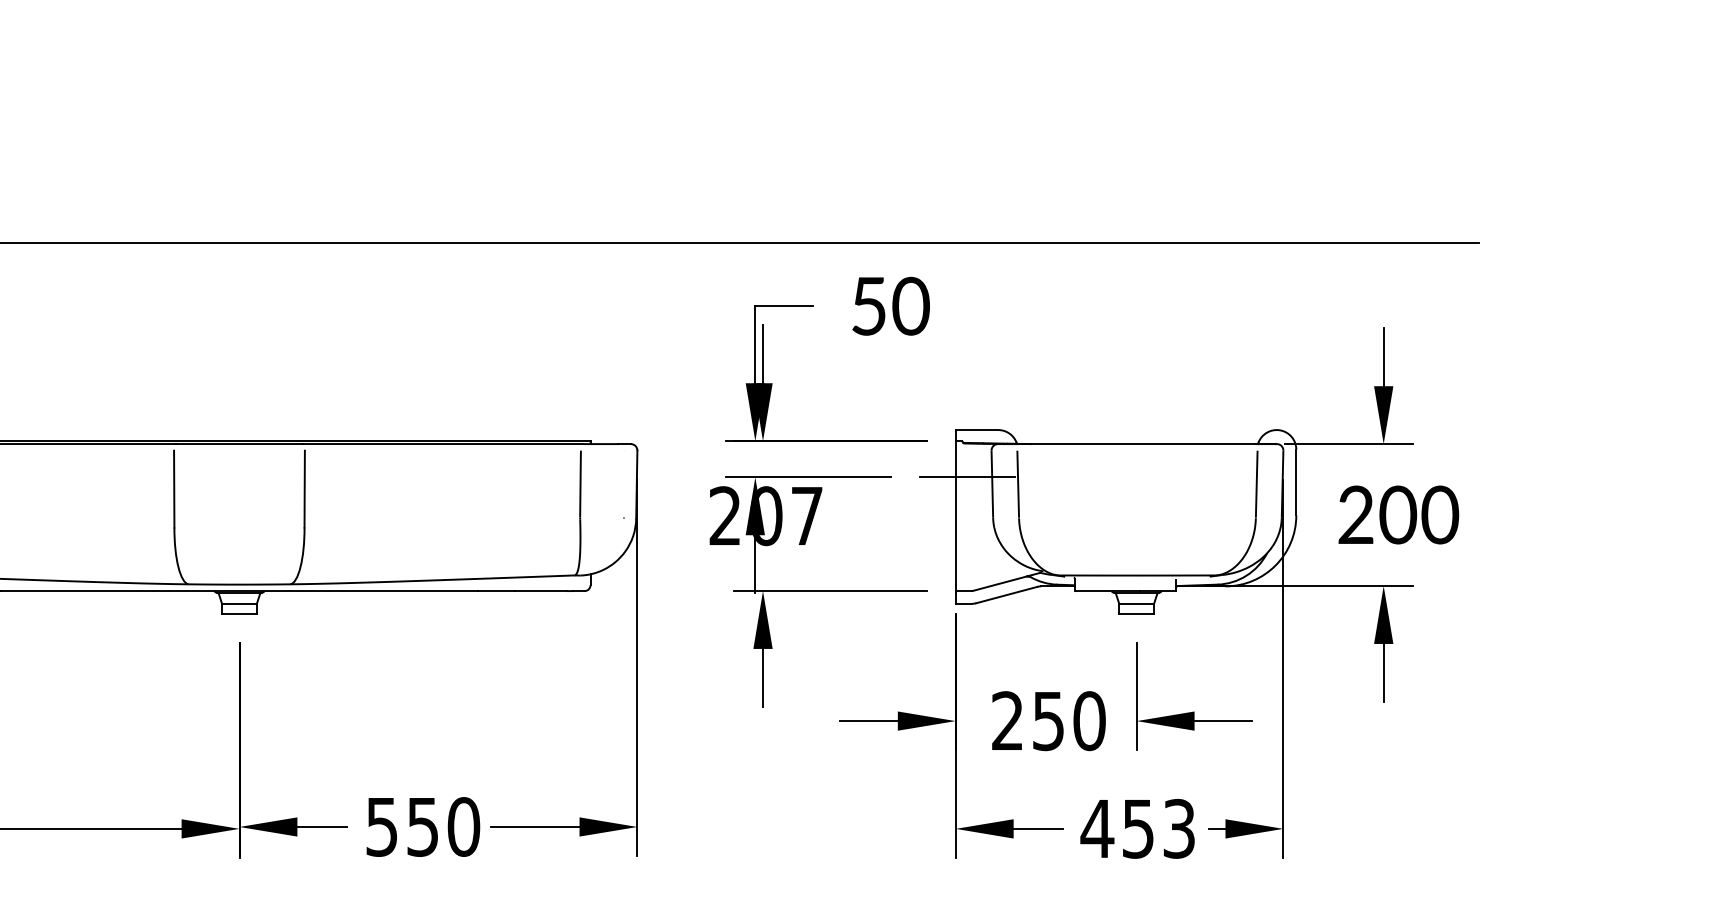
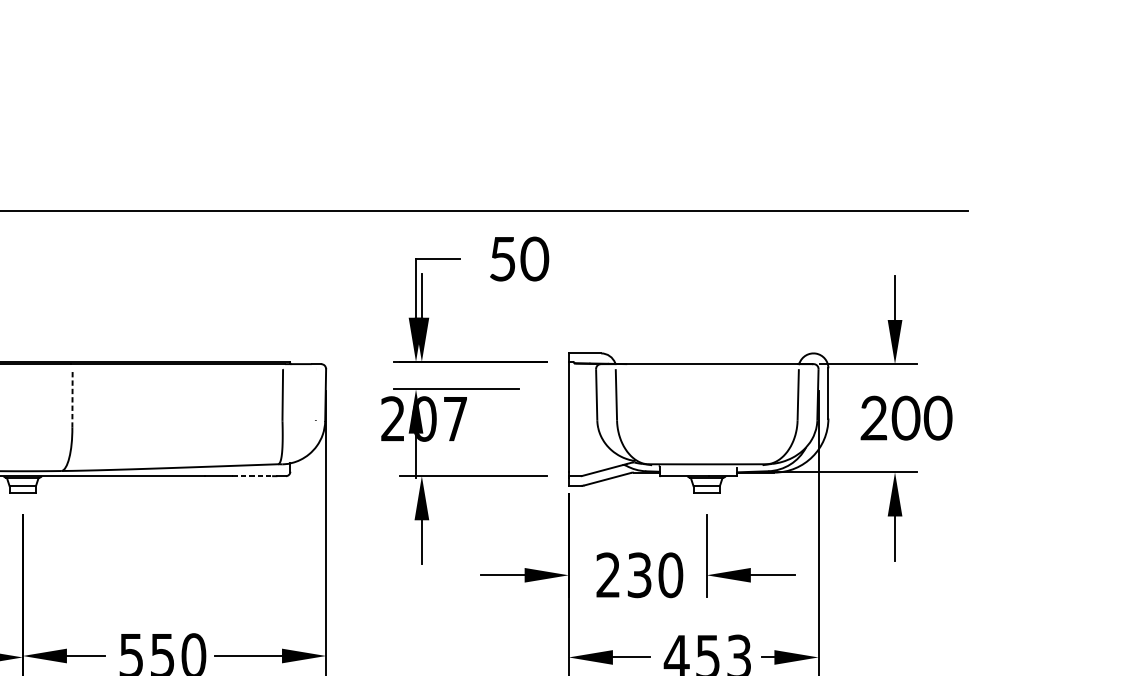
line: (966, 477) -> (576, 389), removed
line: (304, 488) -> (72, 397), solid -> dashed
line: (541, 591) -> (253, 476), solid -> dashed
text: (1048, 720) -> (639, 574), 250 -> 230

